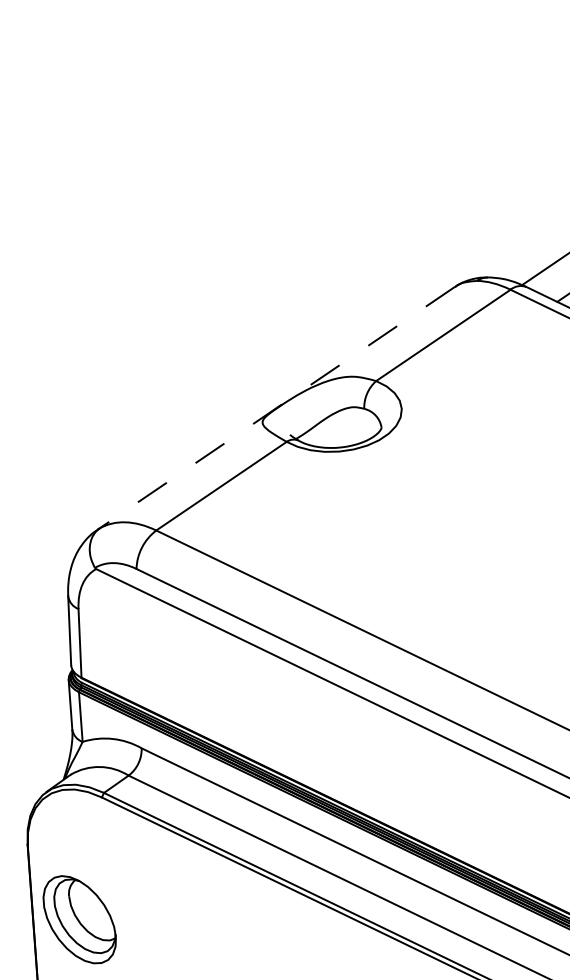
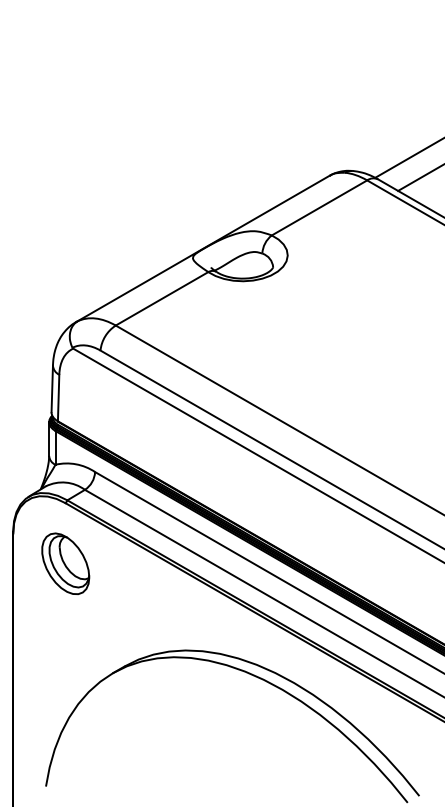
line: (275, 409) -> (202, 249), dashed -> solid
part: (79, 919) -> (65, 563), moved

